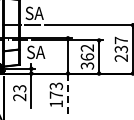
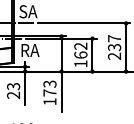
text: (36, 52) -> (30, 50), SA -> RA
text: (87, 65) -> (80, 63), 362 -> 162
line: (67, 94) -> (61, 92), dashed -> solid

